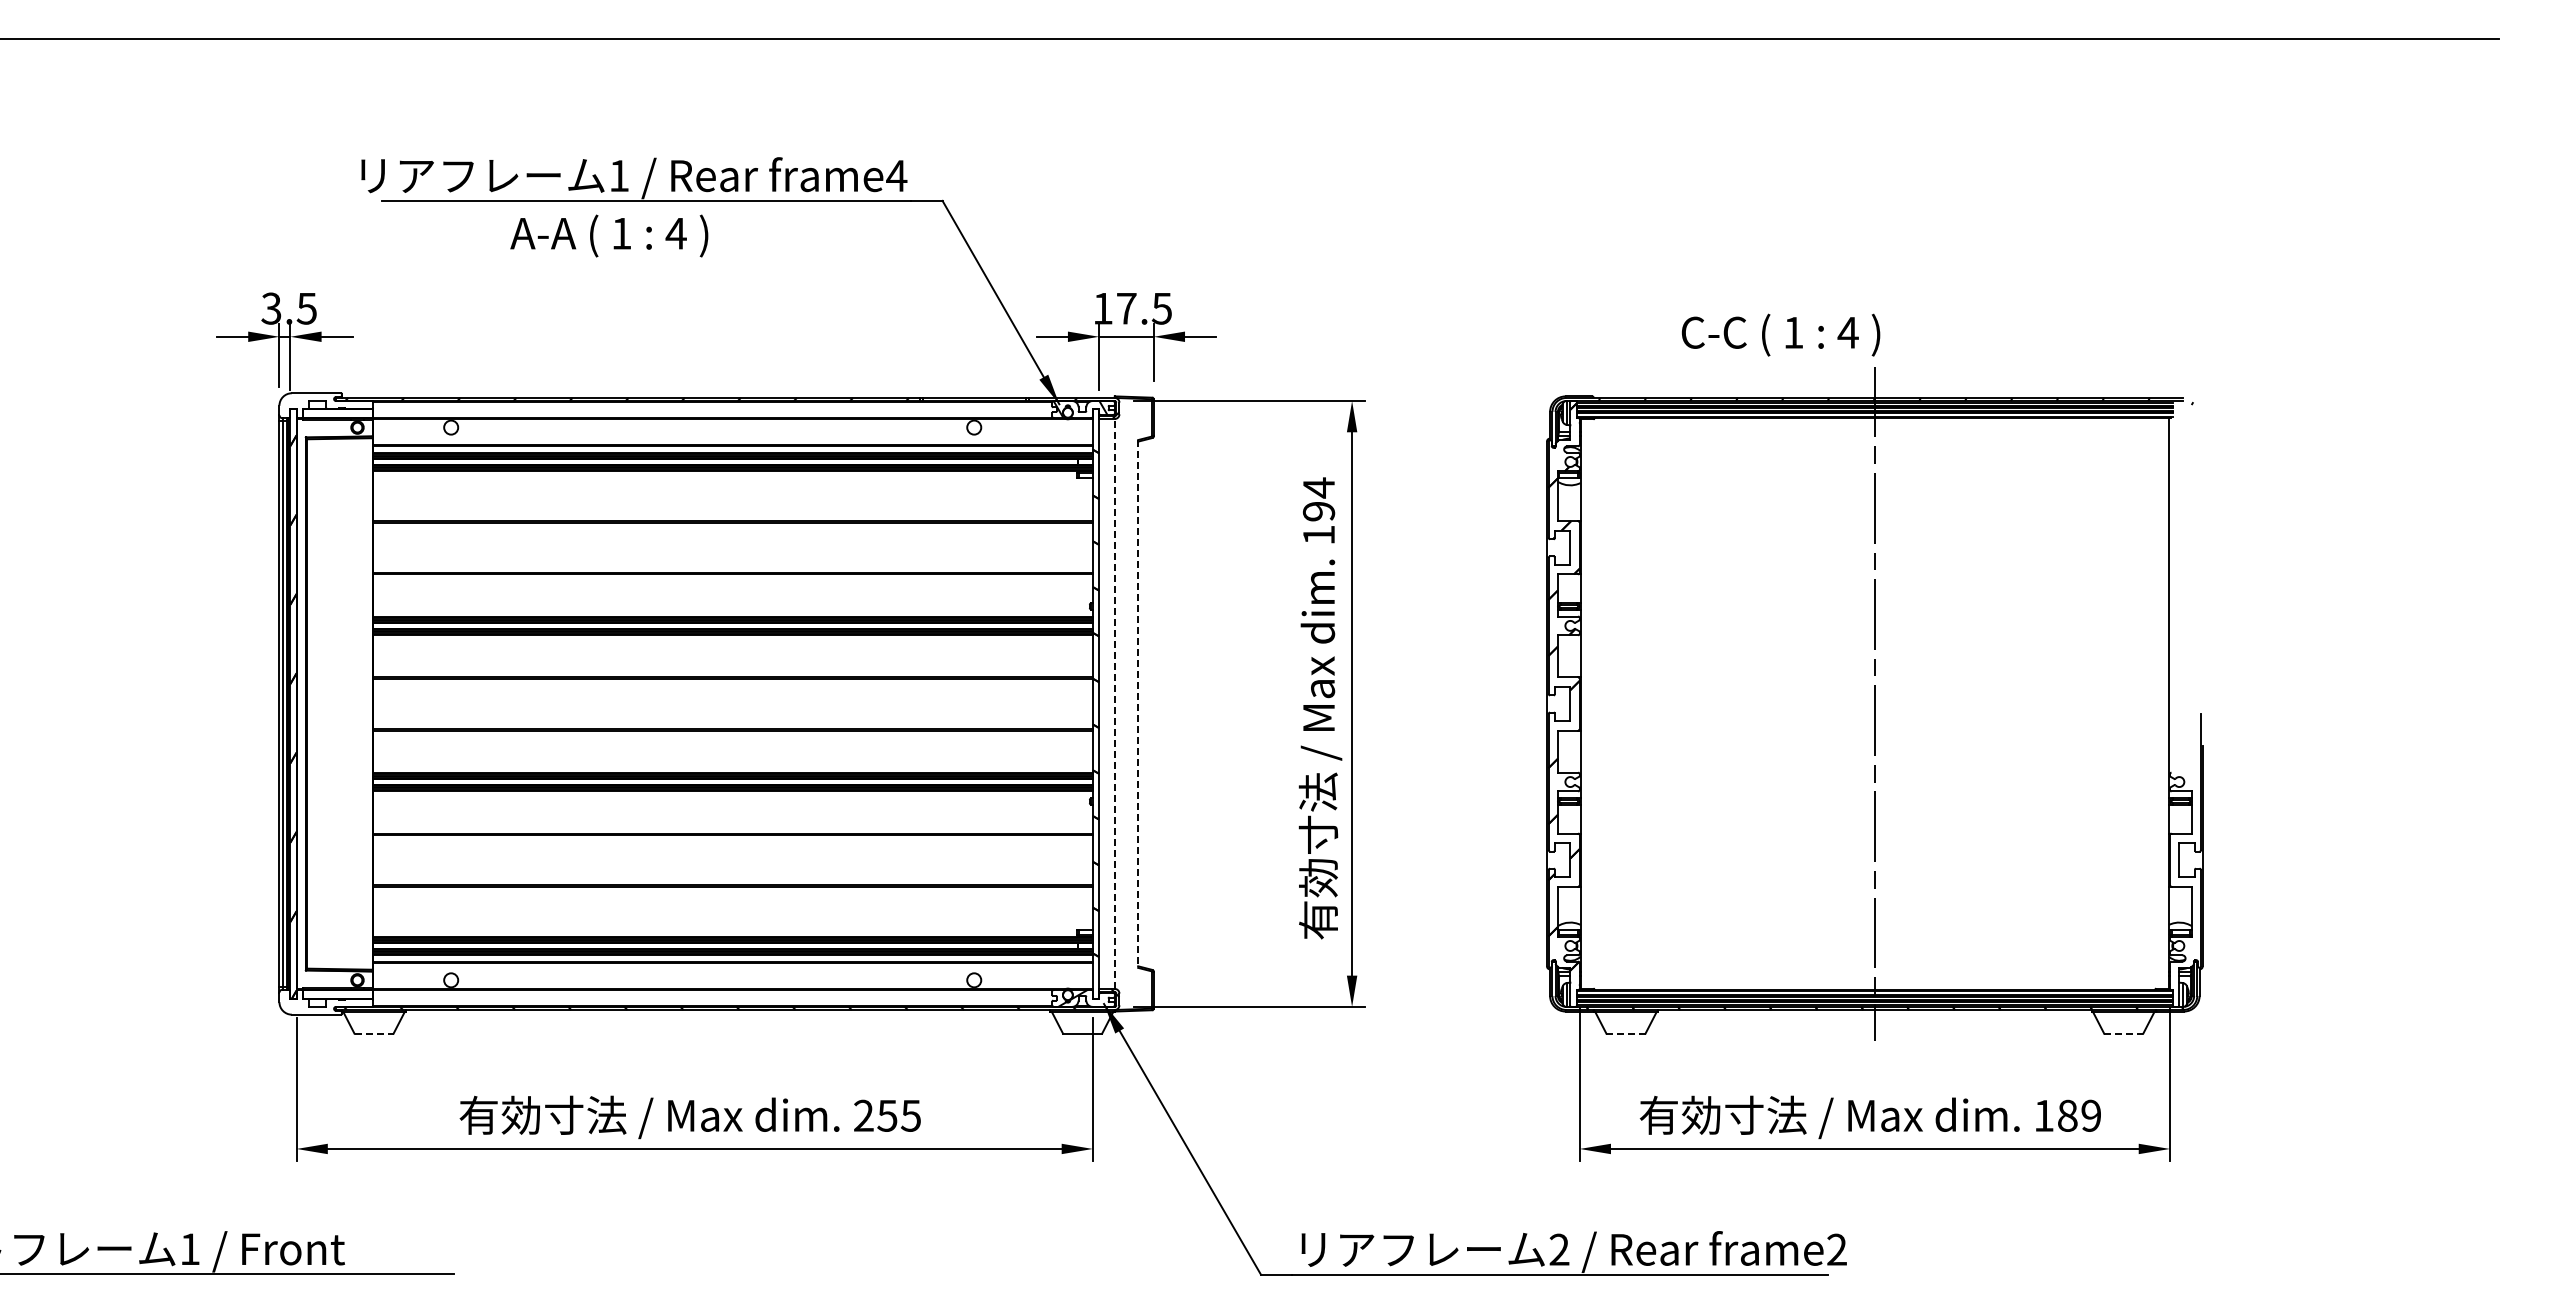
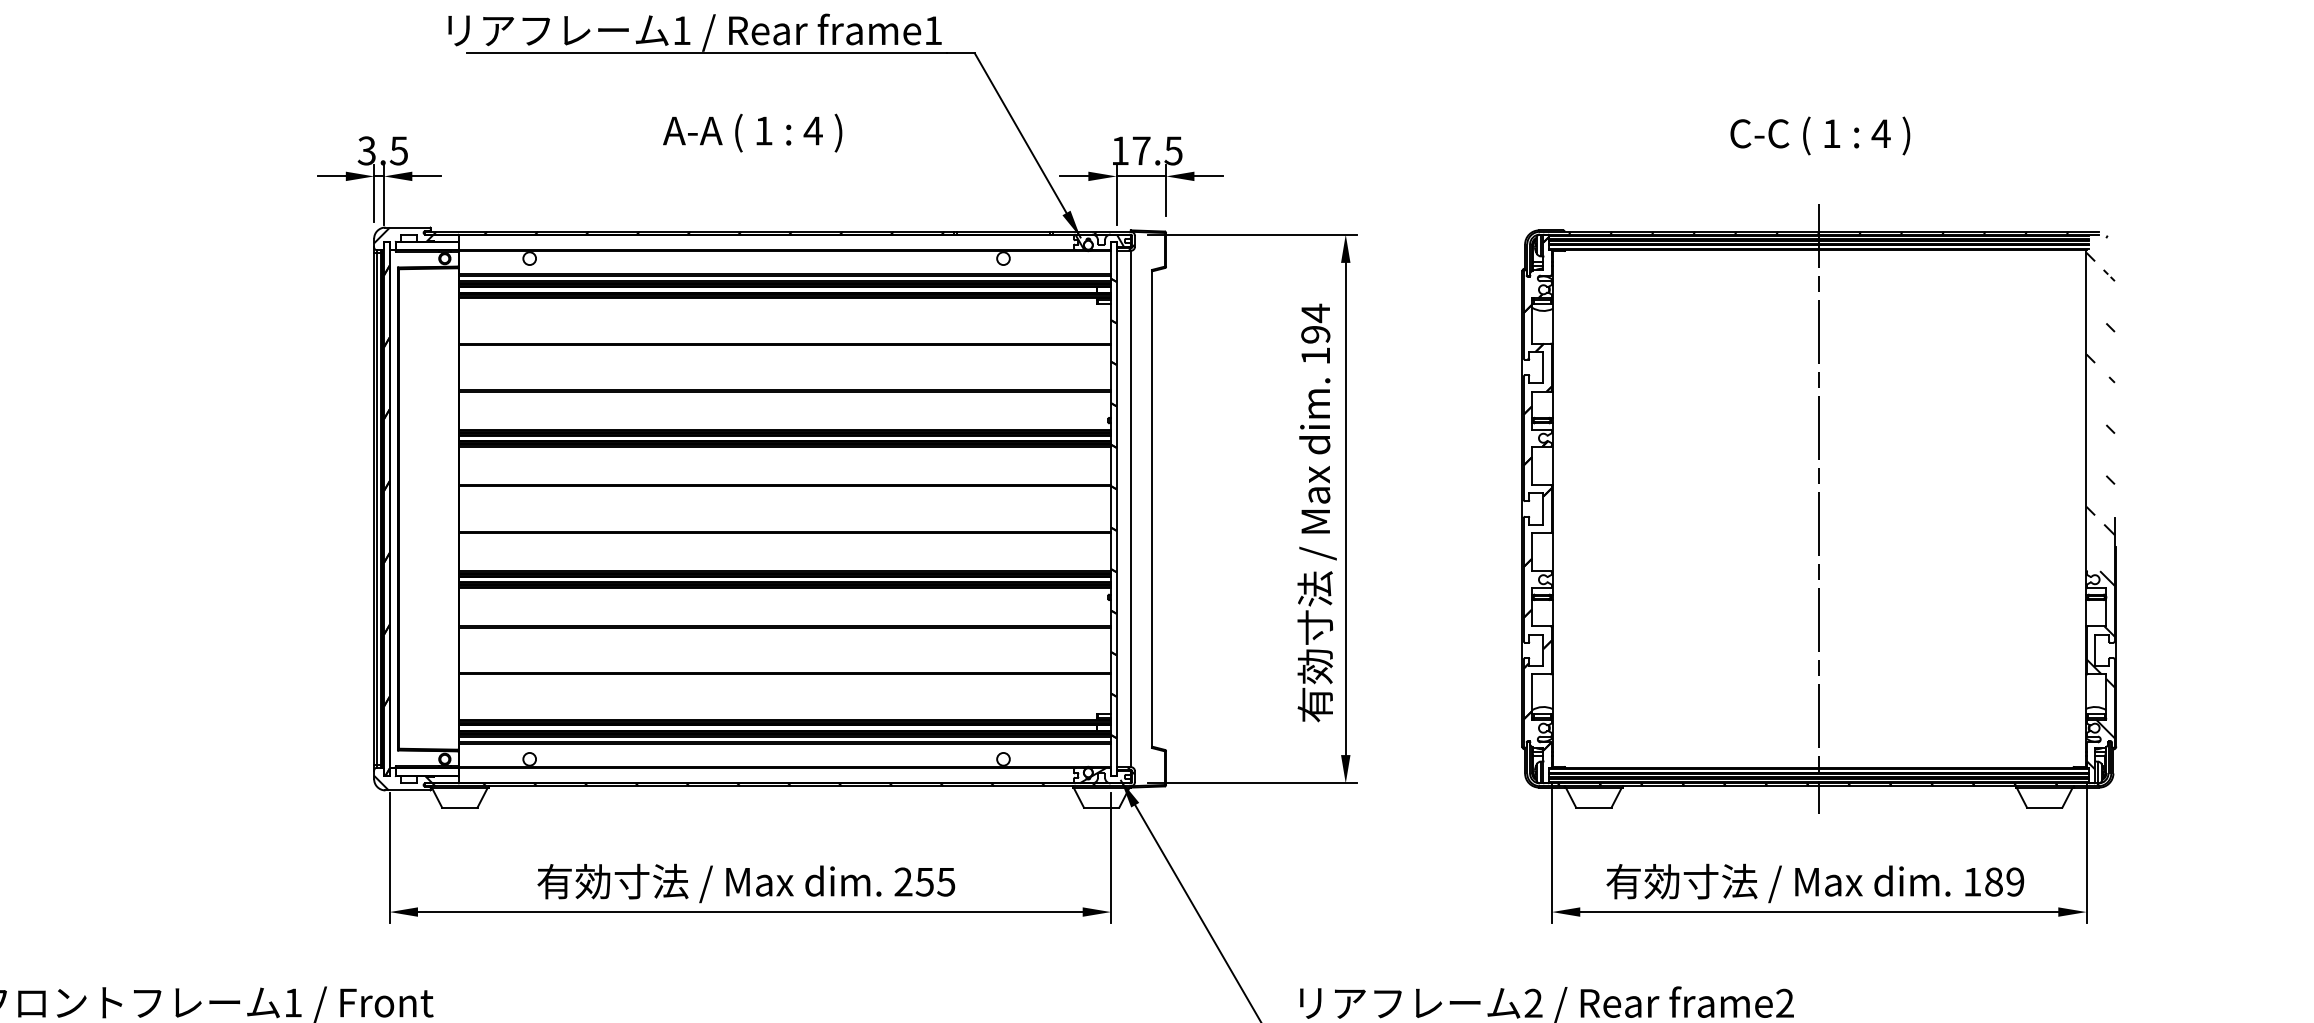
text: (896, 175) -> (933, 30), frame4 -> frame1
text: (609, 235) -> (752, 132), moved
text: (1780, 334) -> (1819, 135), moved
hatch: (312, 401) -> (404, 235), added
line: (1114, 703) -> (1130, 508), dashed -> solid
line: (1138, 703) -> (1152, 508), dashed -> solid
hatch: (2185, 706) -> (2100, 511), added
hatch: (311, 1006) -> (403, 783), added
line: (374, 1033) -> (460, 807), dashed -> solid
line: (1625, 1033) -> (1593, 807), dashed -> solid
line: (2123, 1033) -> (2044, 807), dashed -> solid

